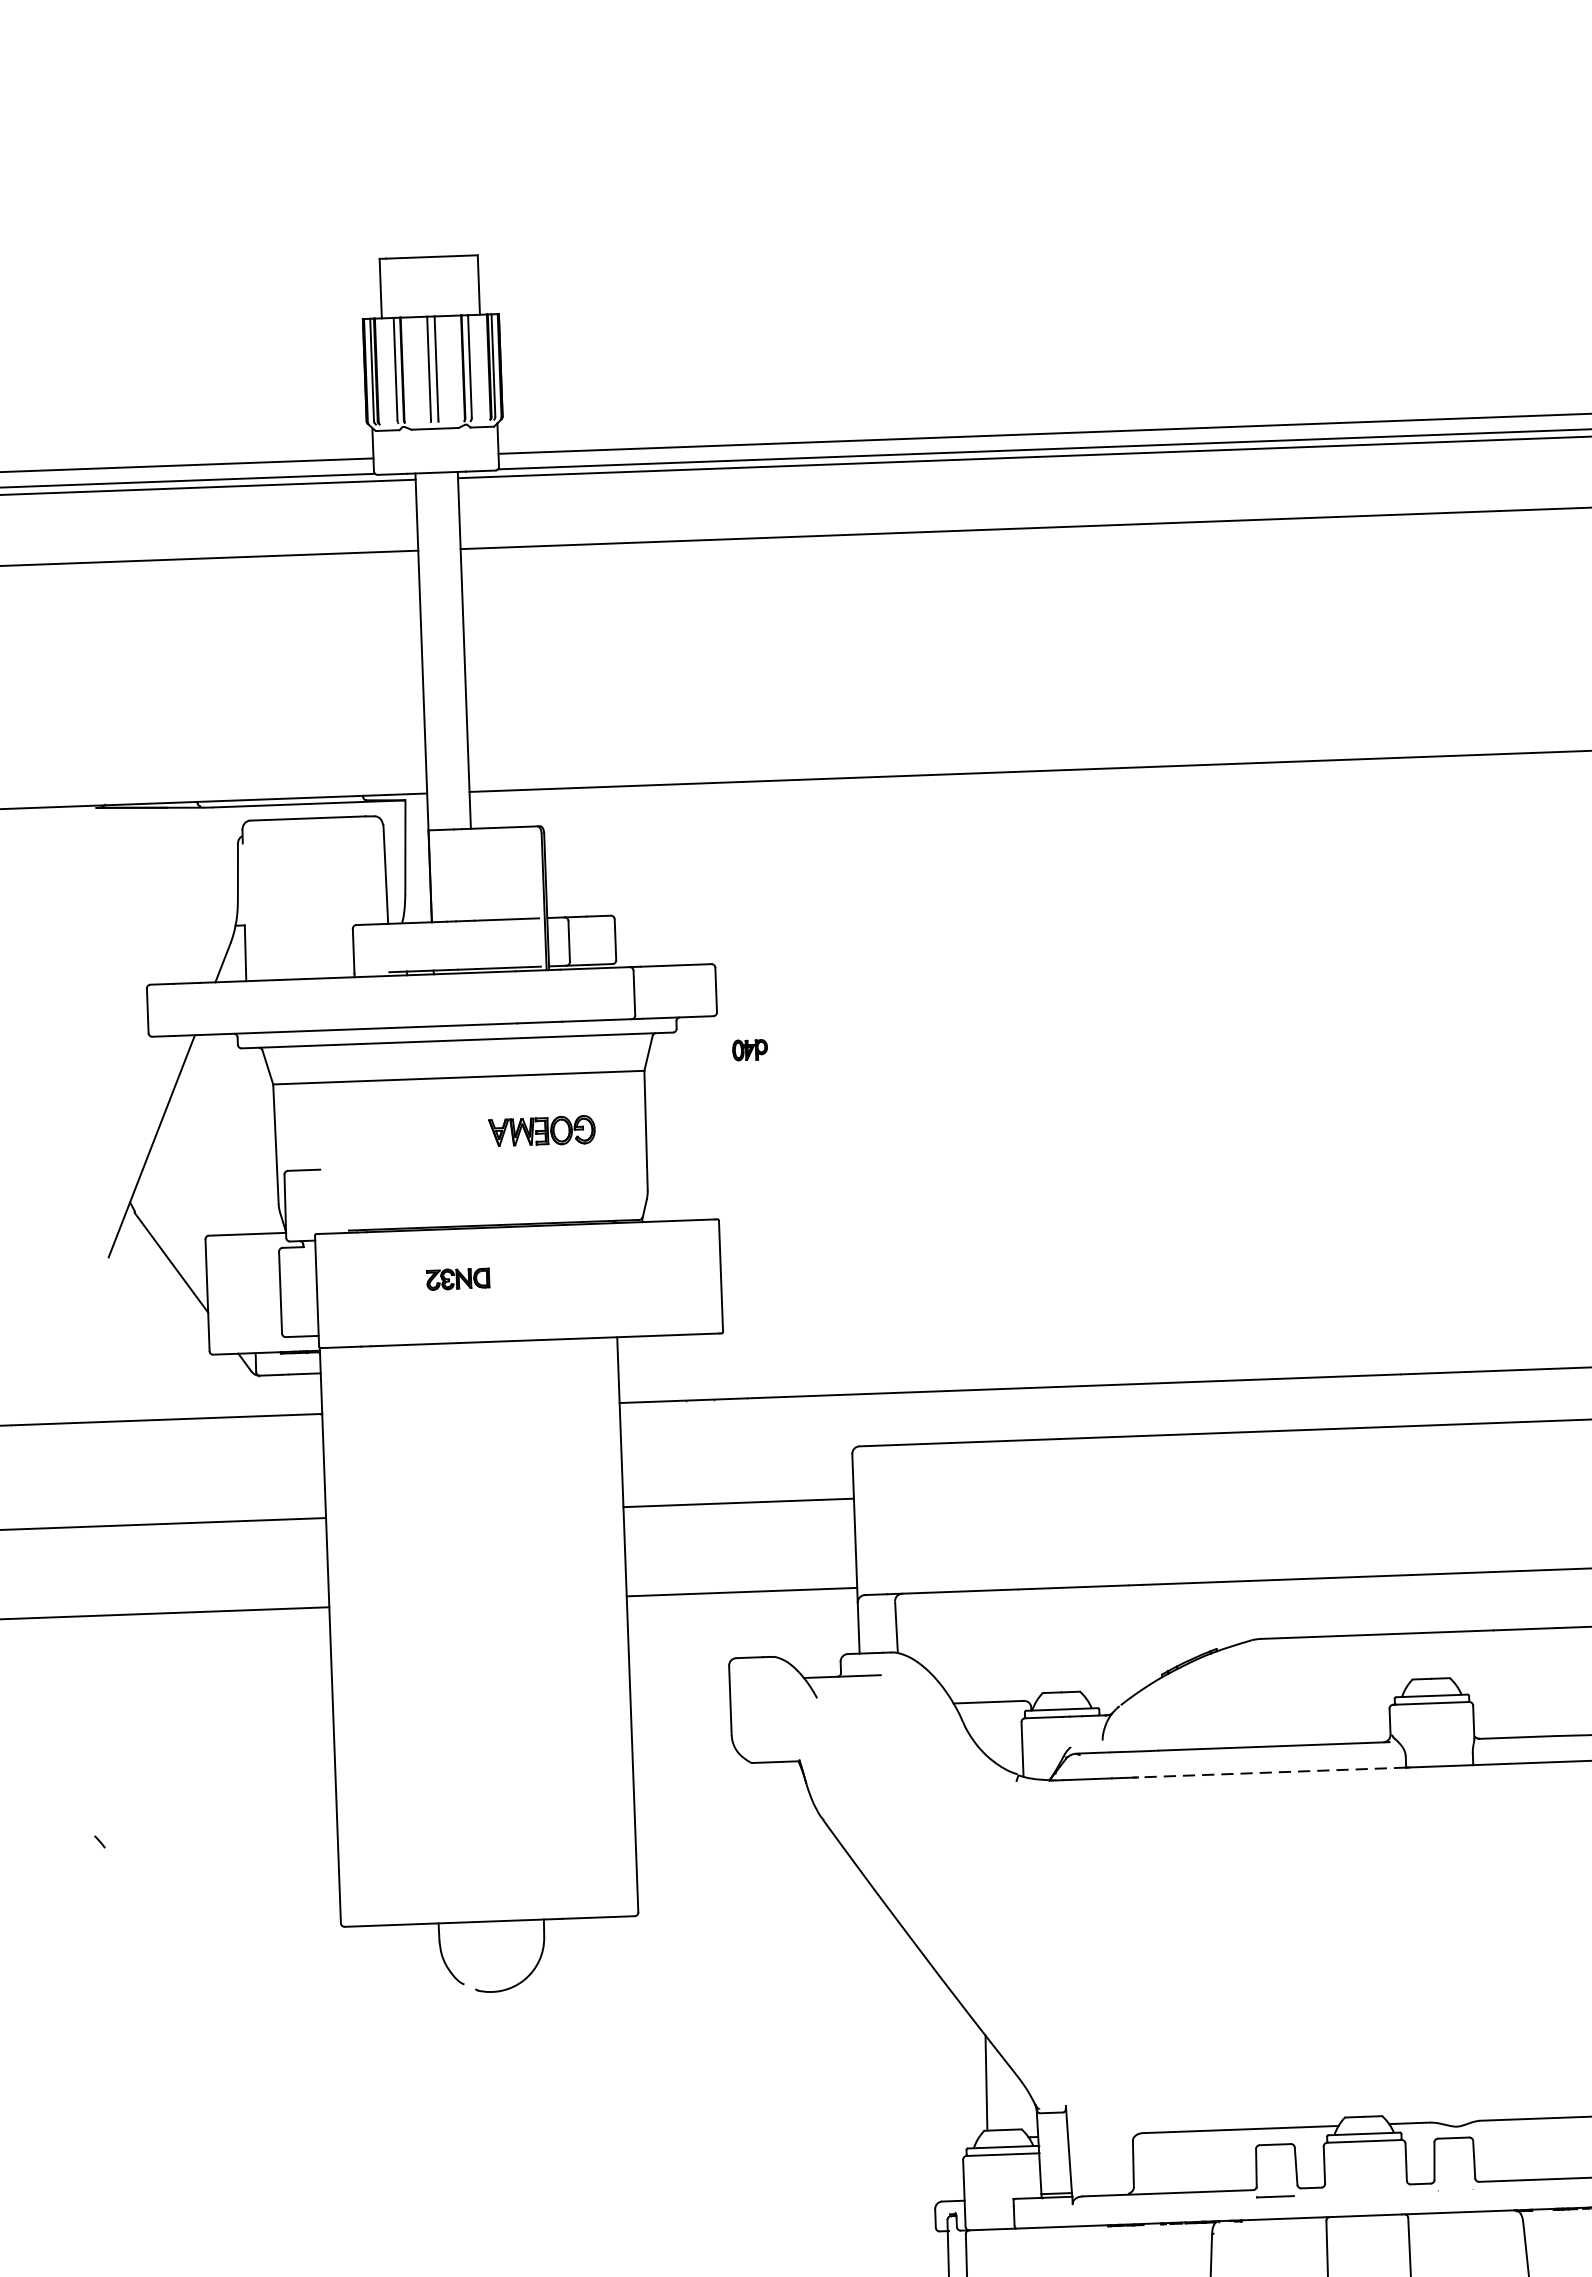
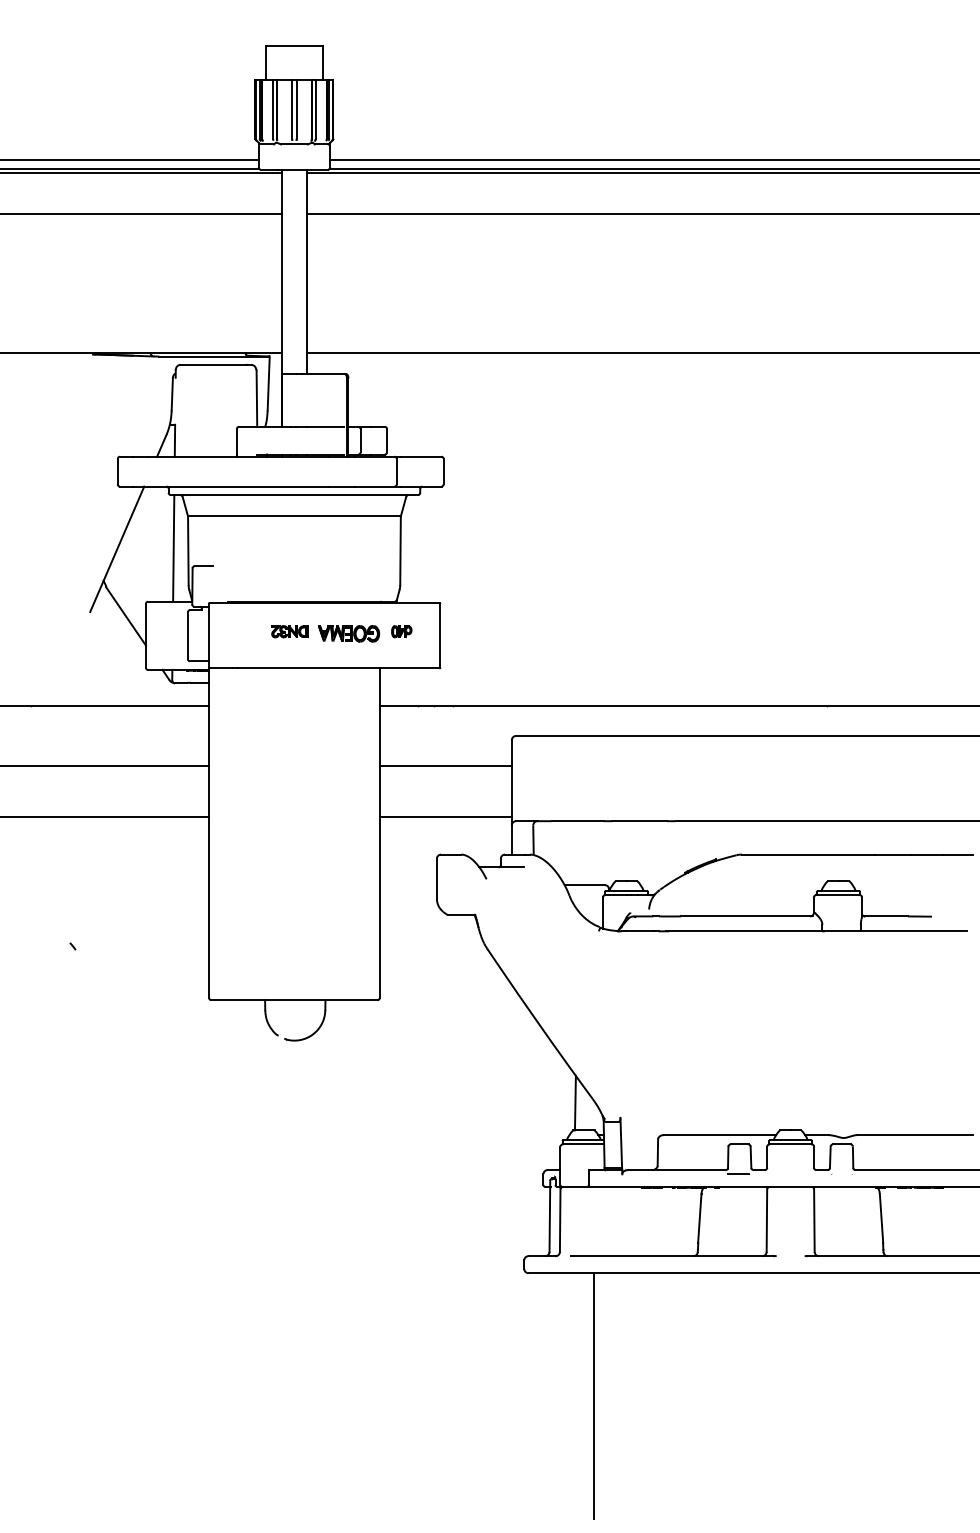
part: (749, 1049) -> (401, 631), moved
part: (542, 1130) -> (349, 633), moved
line: (249, 1141) -> (173, 548), added
line: (1268, 1772) -> (743, 931), dashed -> solid

